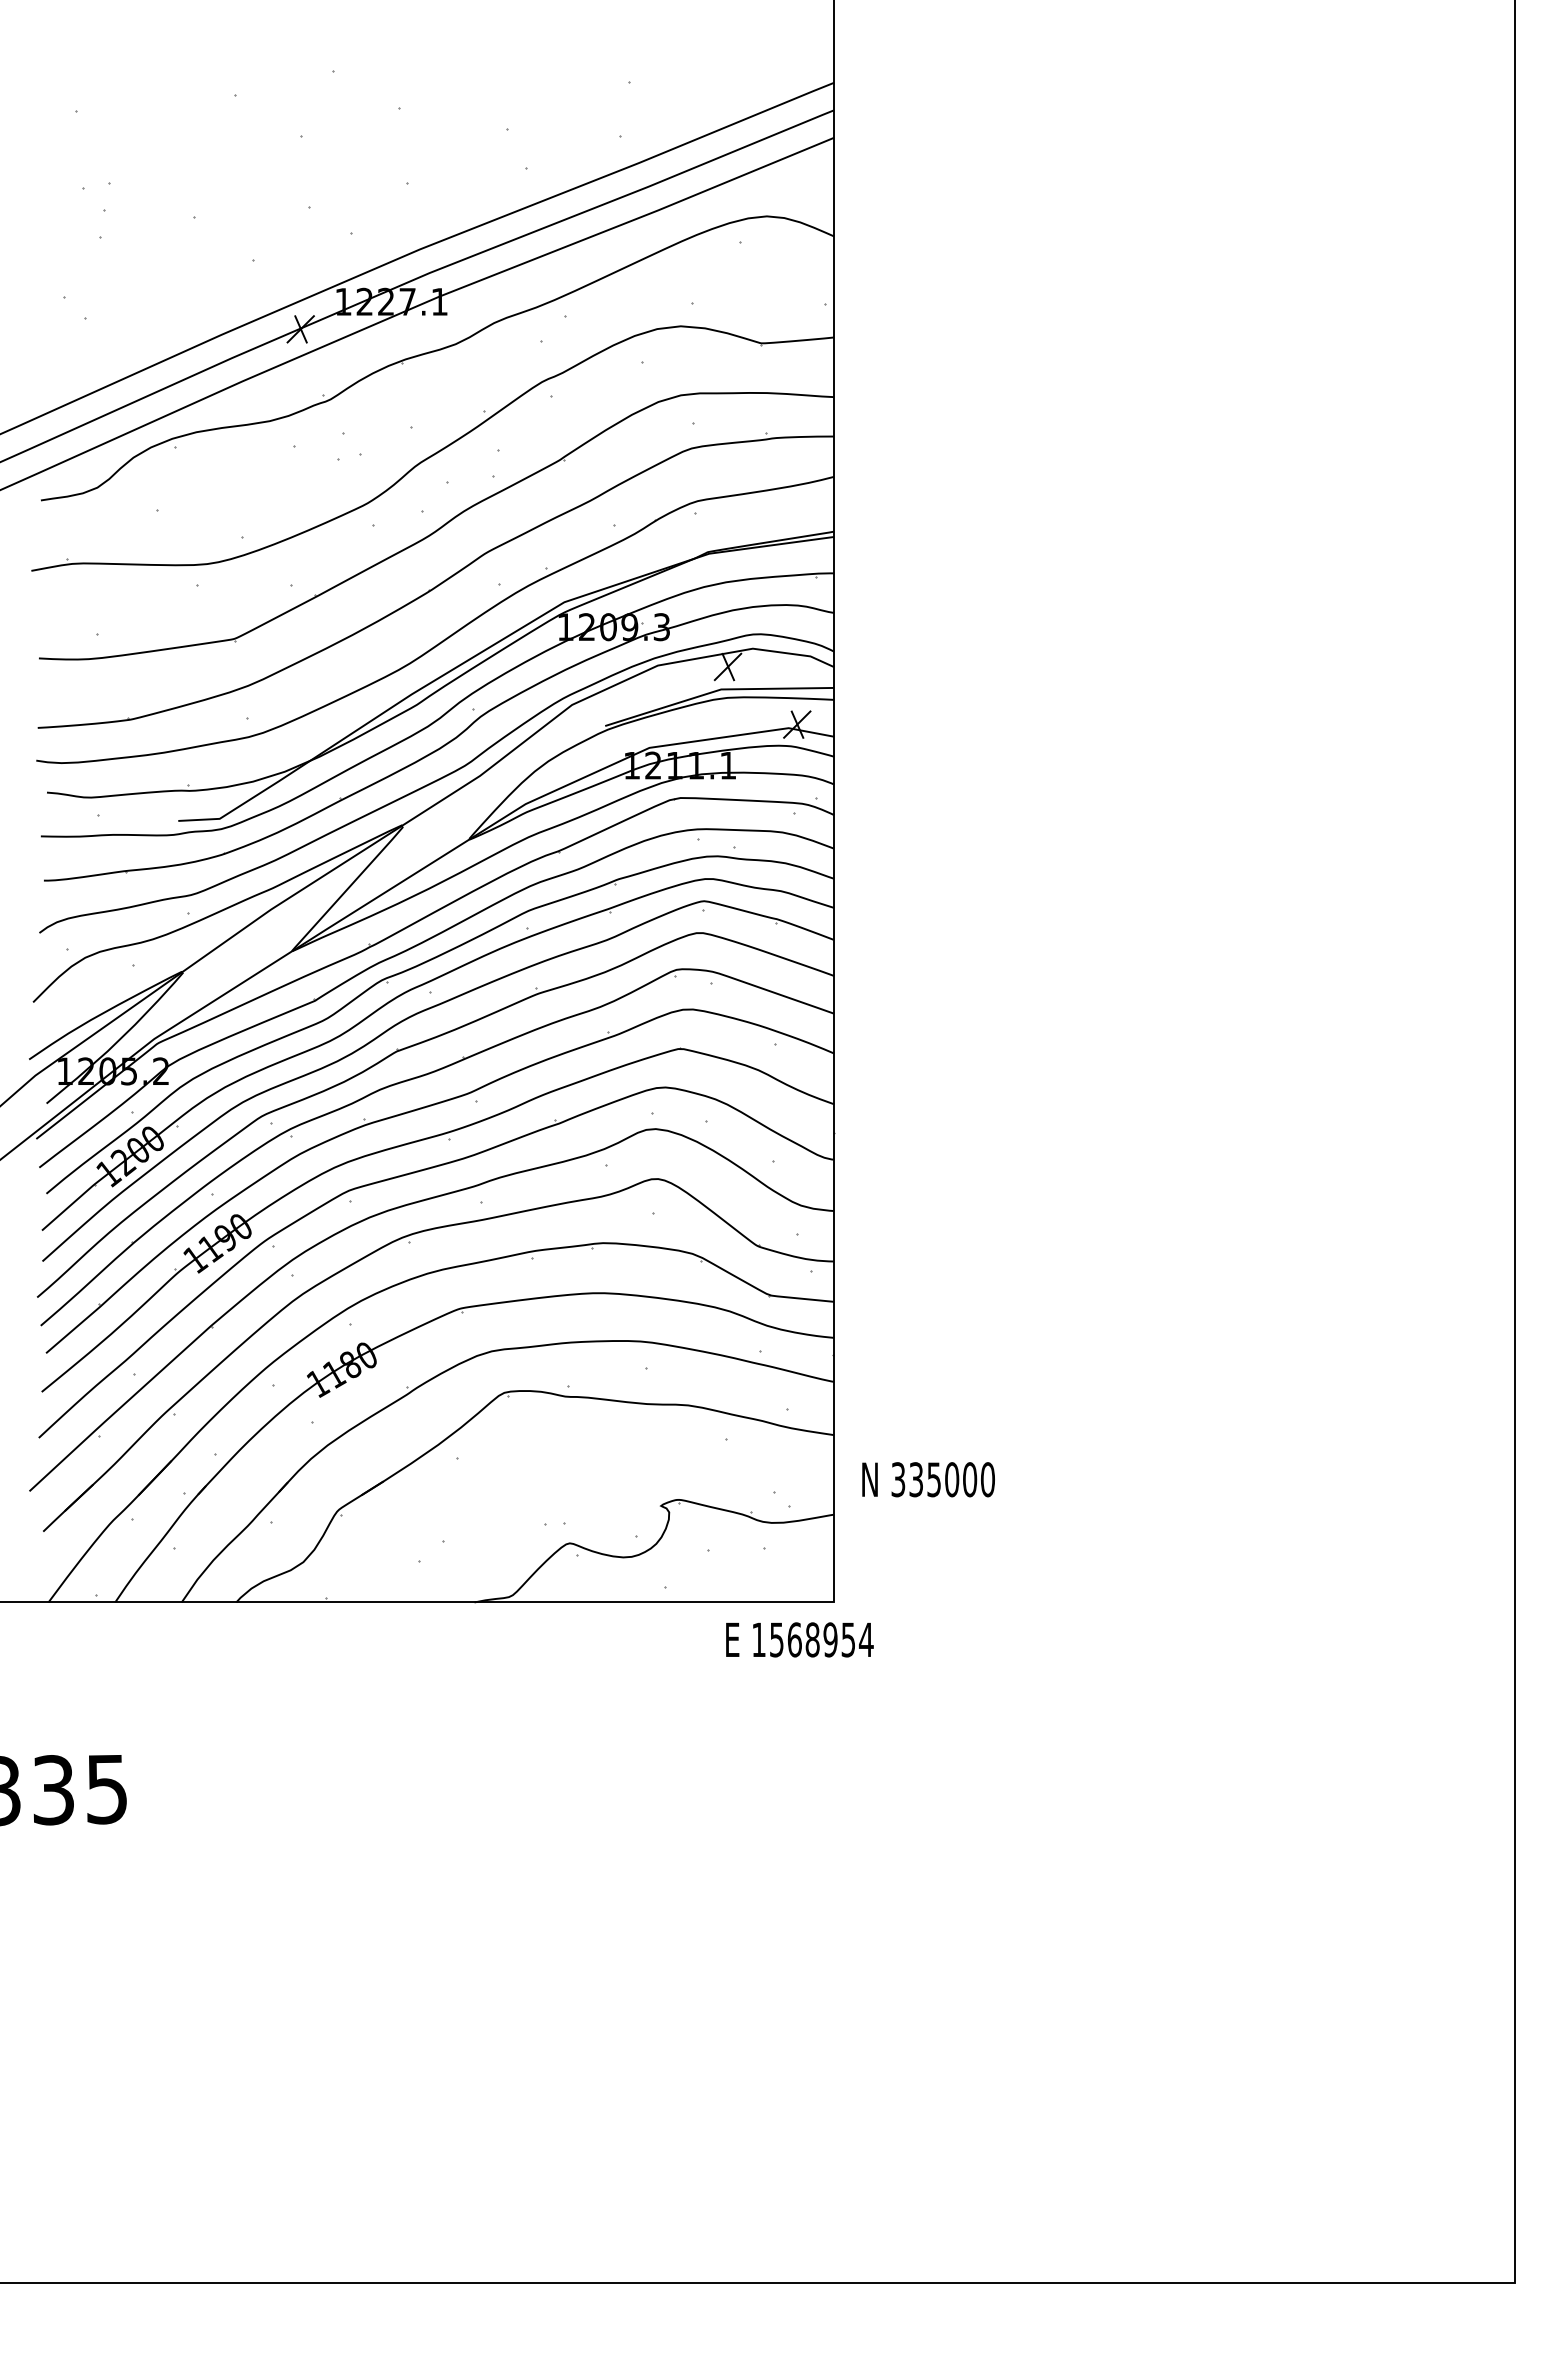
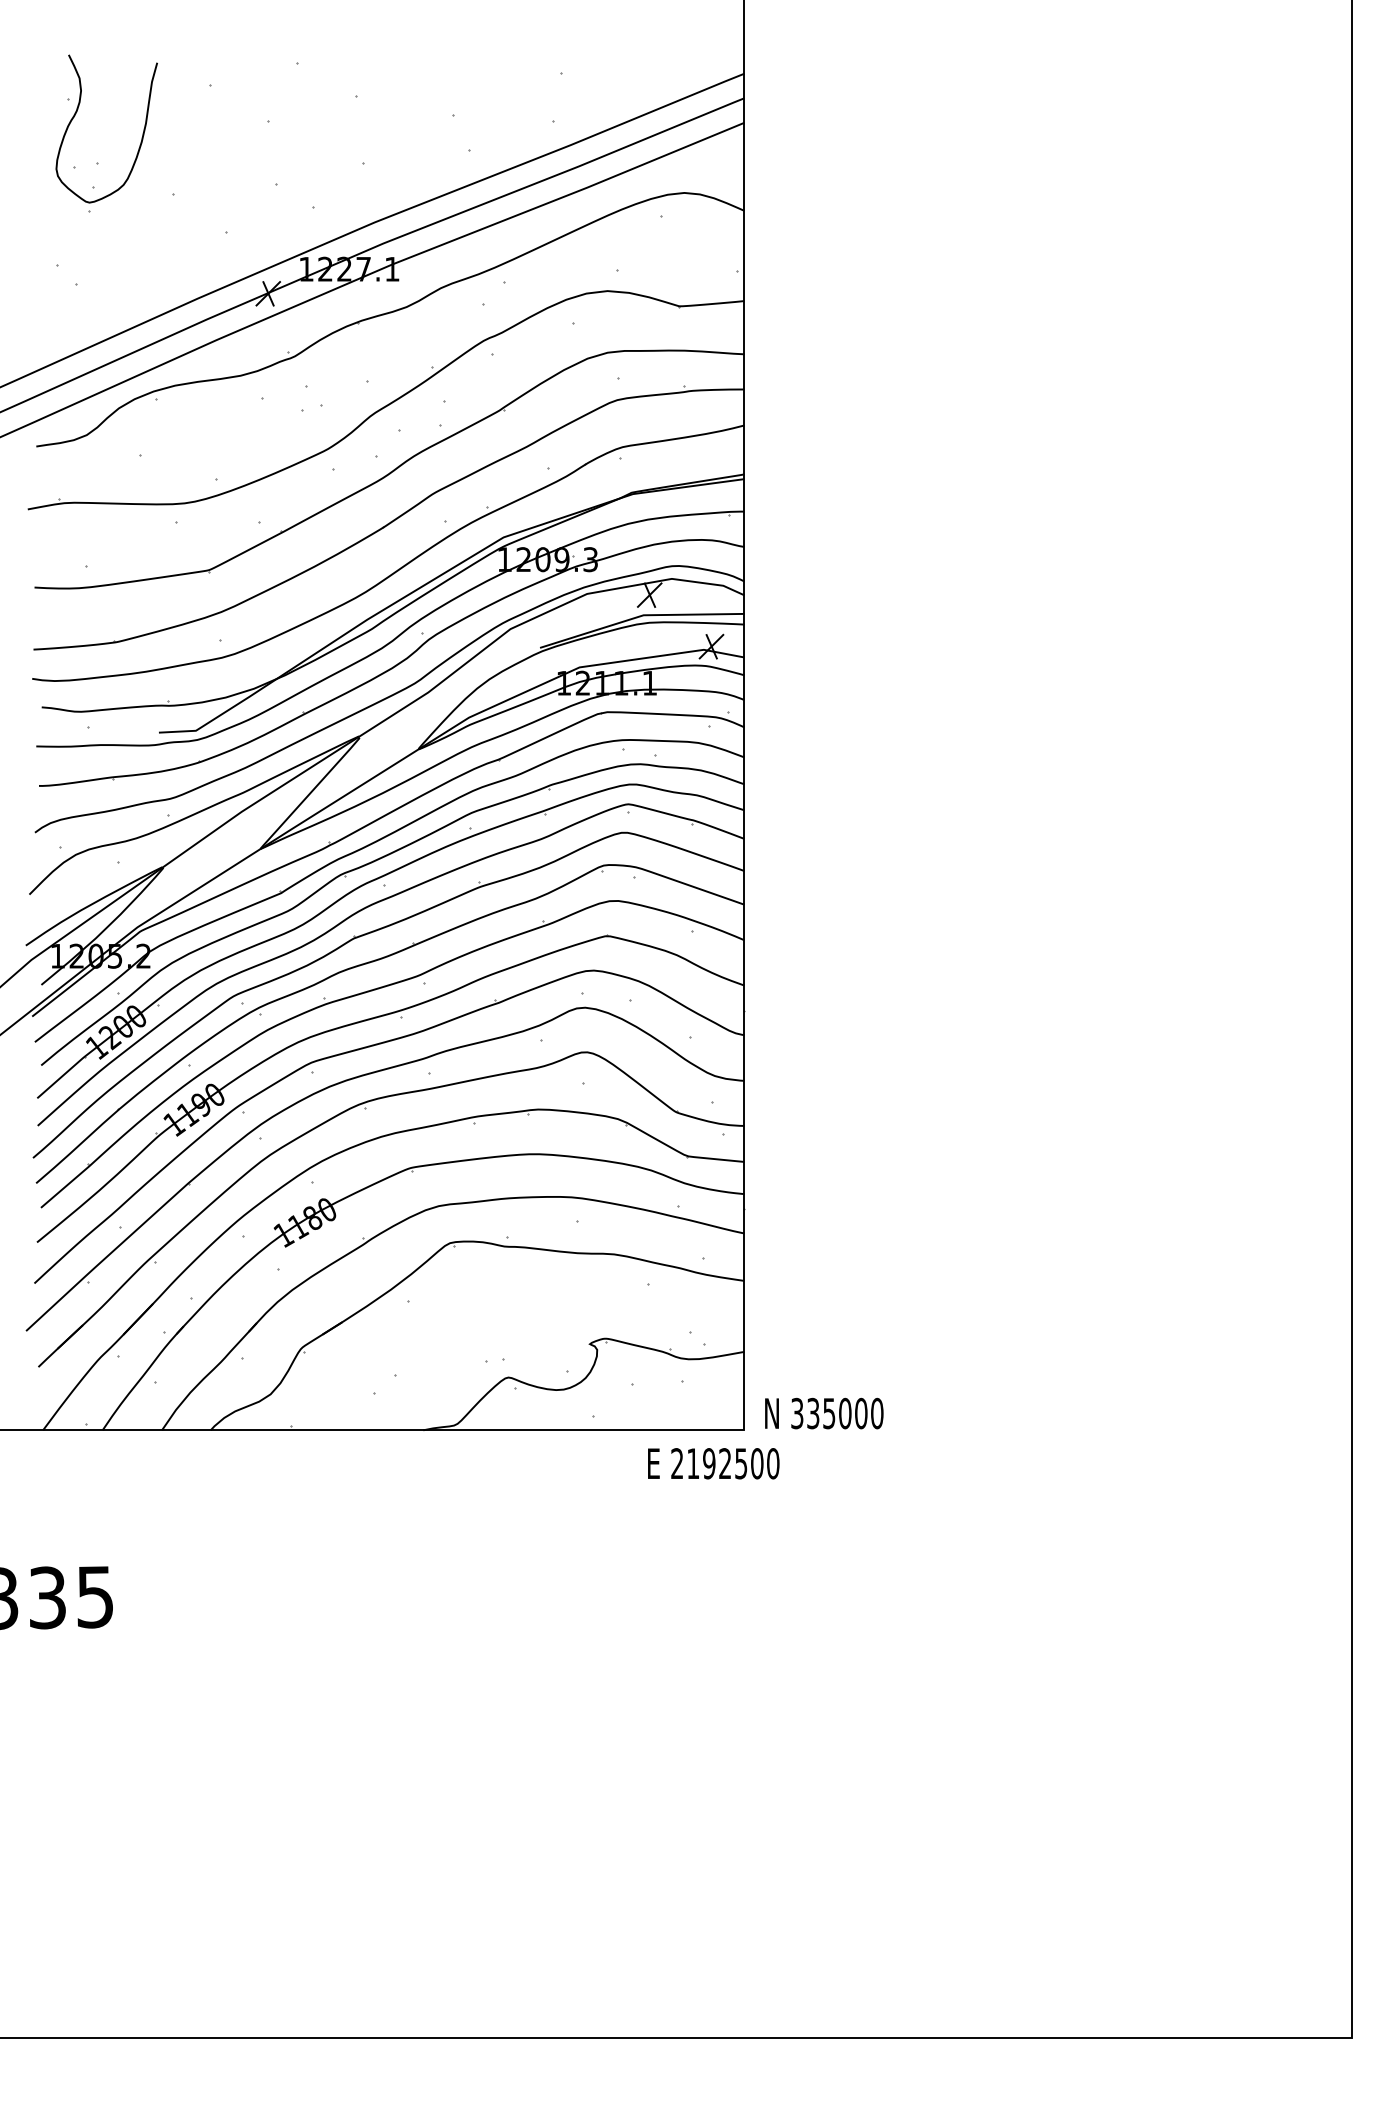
curve: (85, 128) -> (76, 114), added
text: (928, 1479) -> (824, 1413), moved
text: (812, 1639) -> (725, 1463), 1568954 -> 2192500

